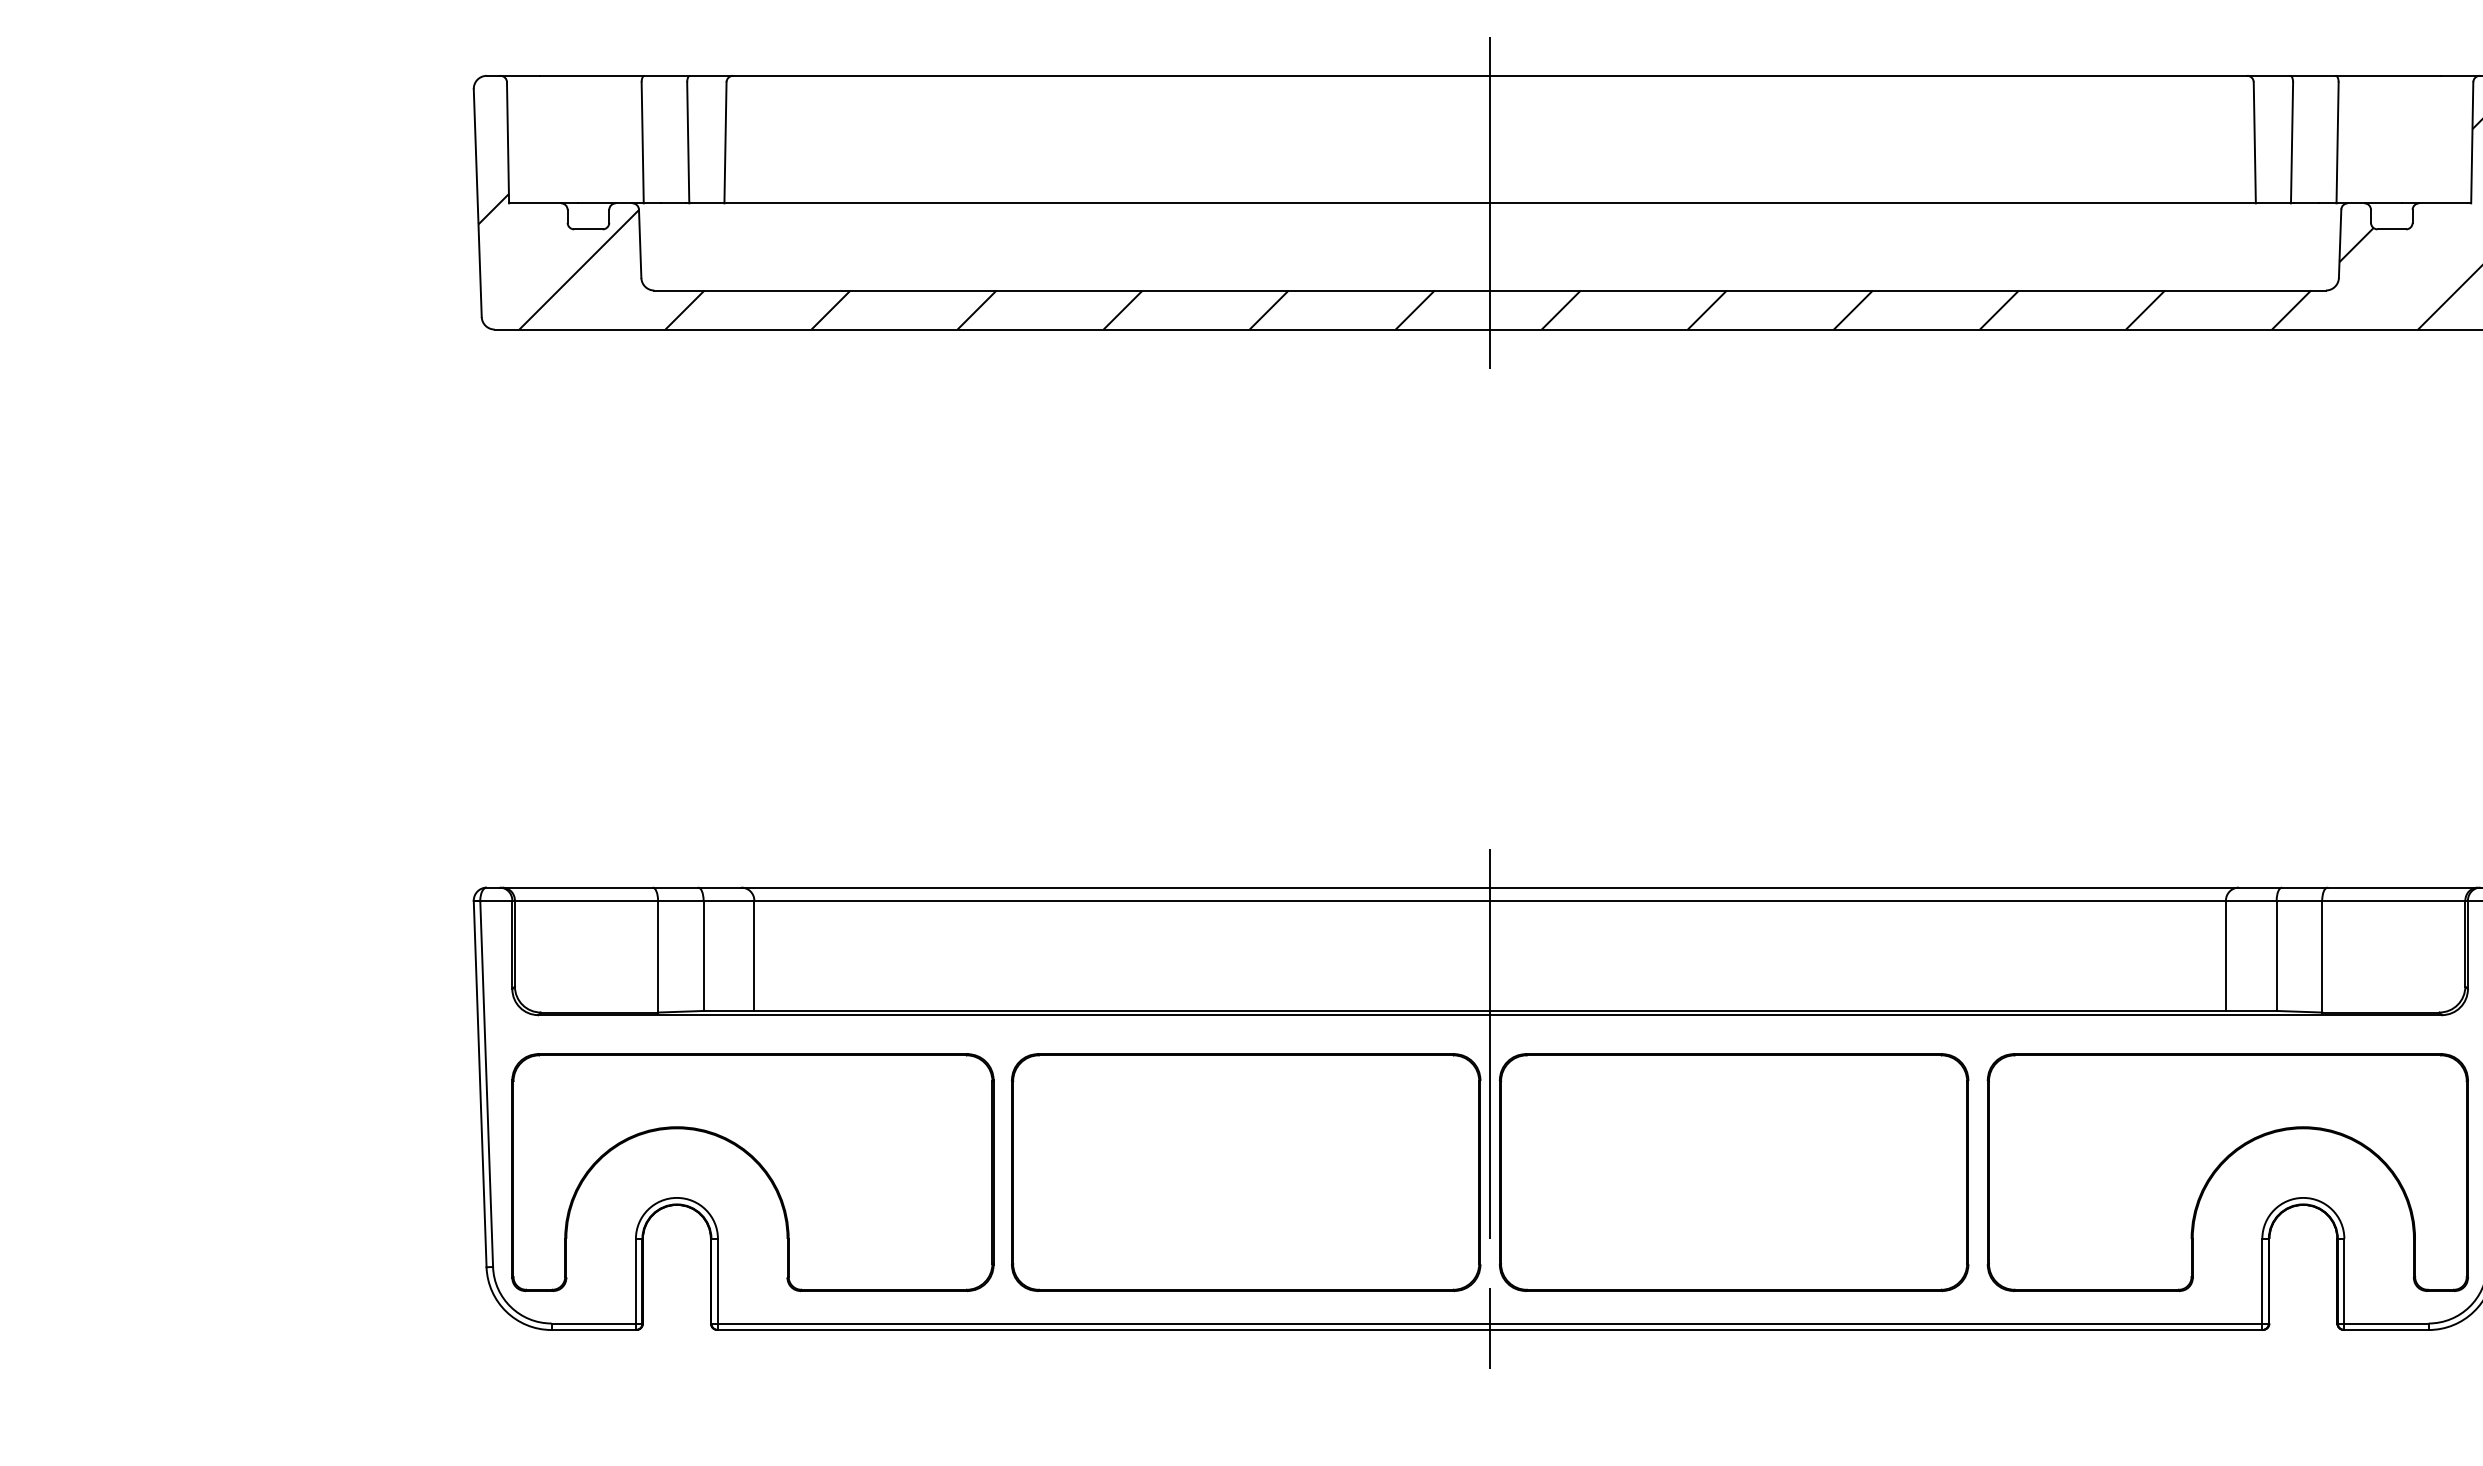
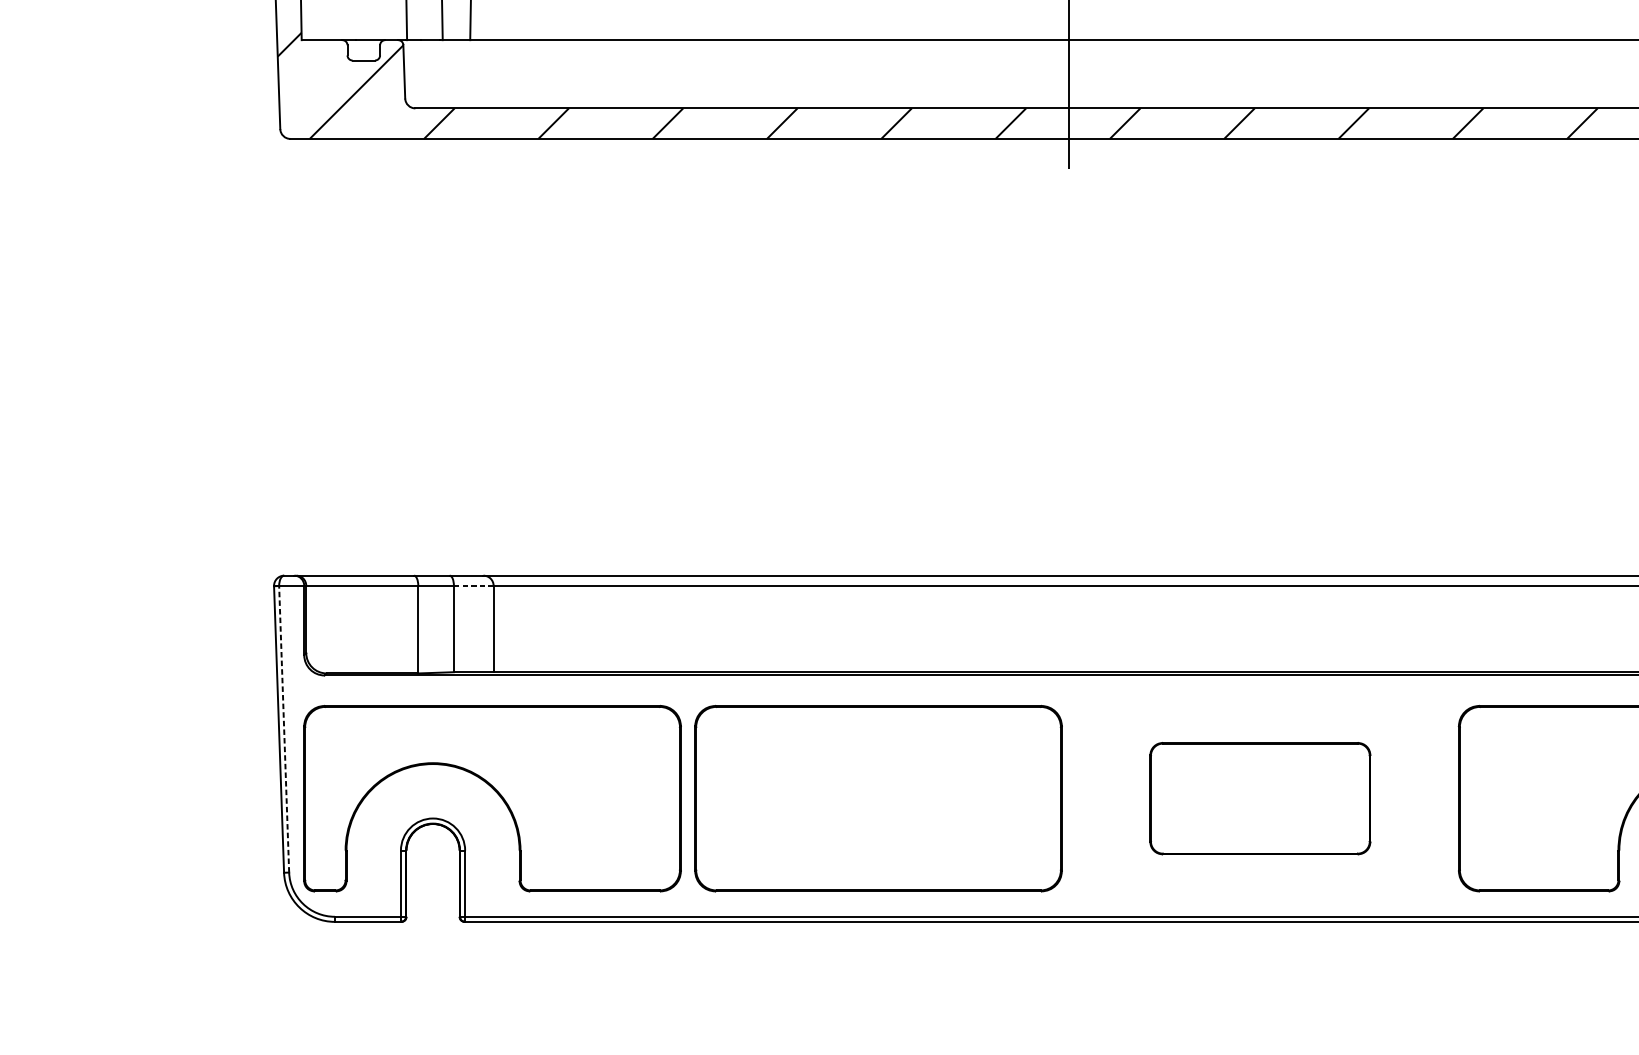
line: (729, 900) -> (474, 585), solid -> dashed
line: (486, 1083) -> (284, 728), solid -> dashed
line: (1490, 1108) -> (1069, 748), removed
part: (1733, 1172) -> (1259, 798), size x0.6

